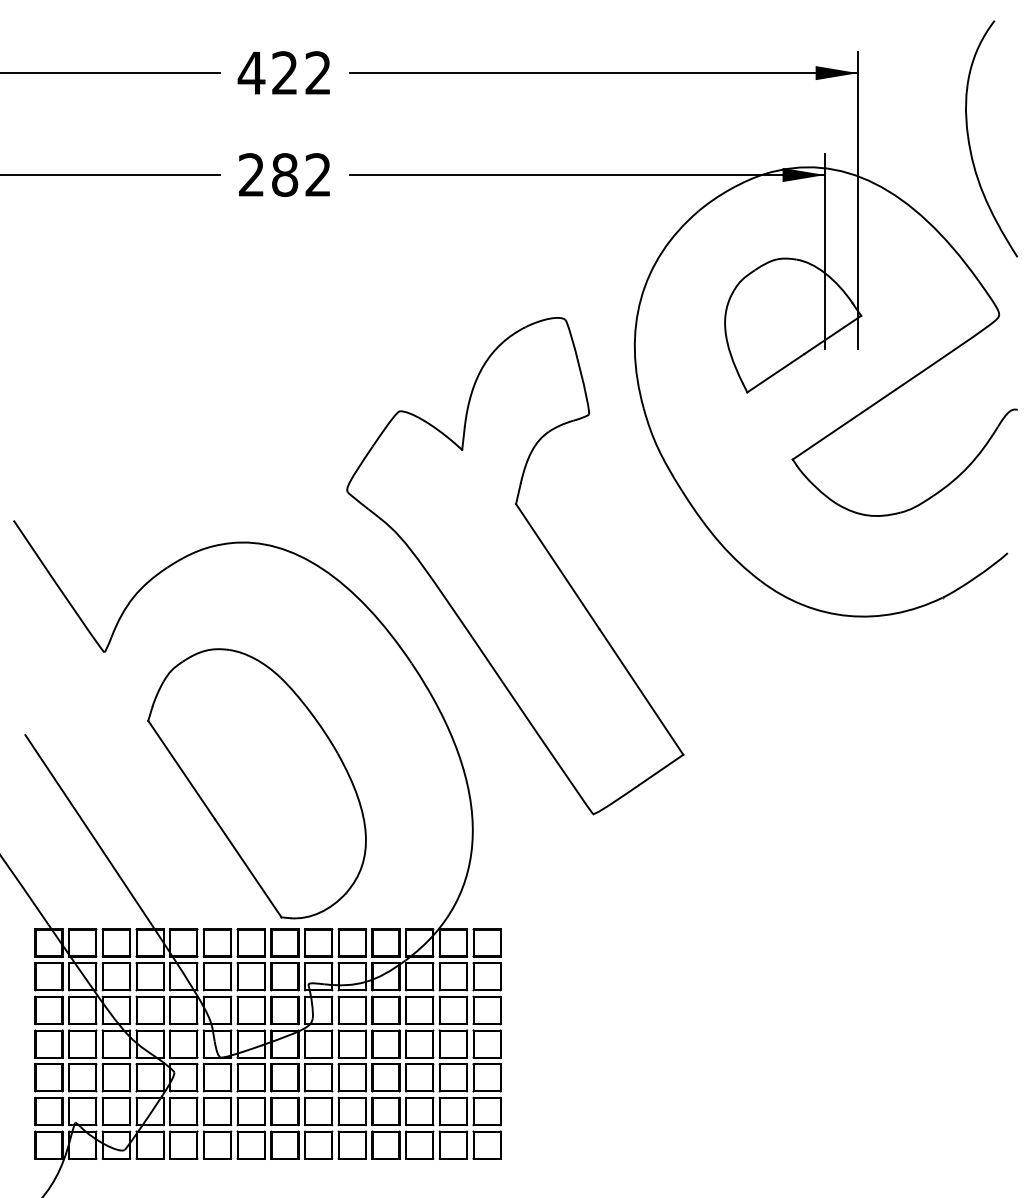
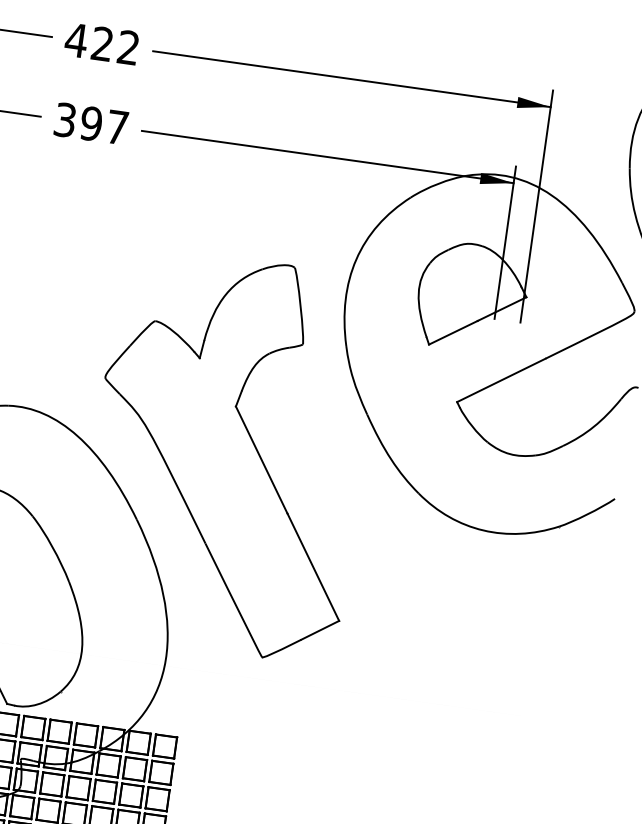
text: (284, 174) -> (91, 123), 282 -> 397

